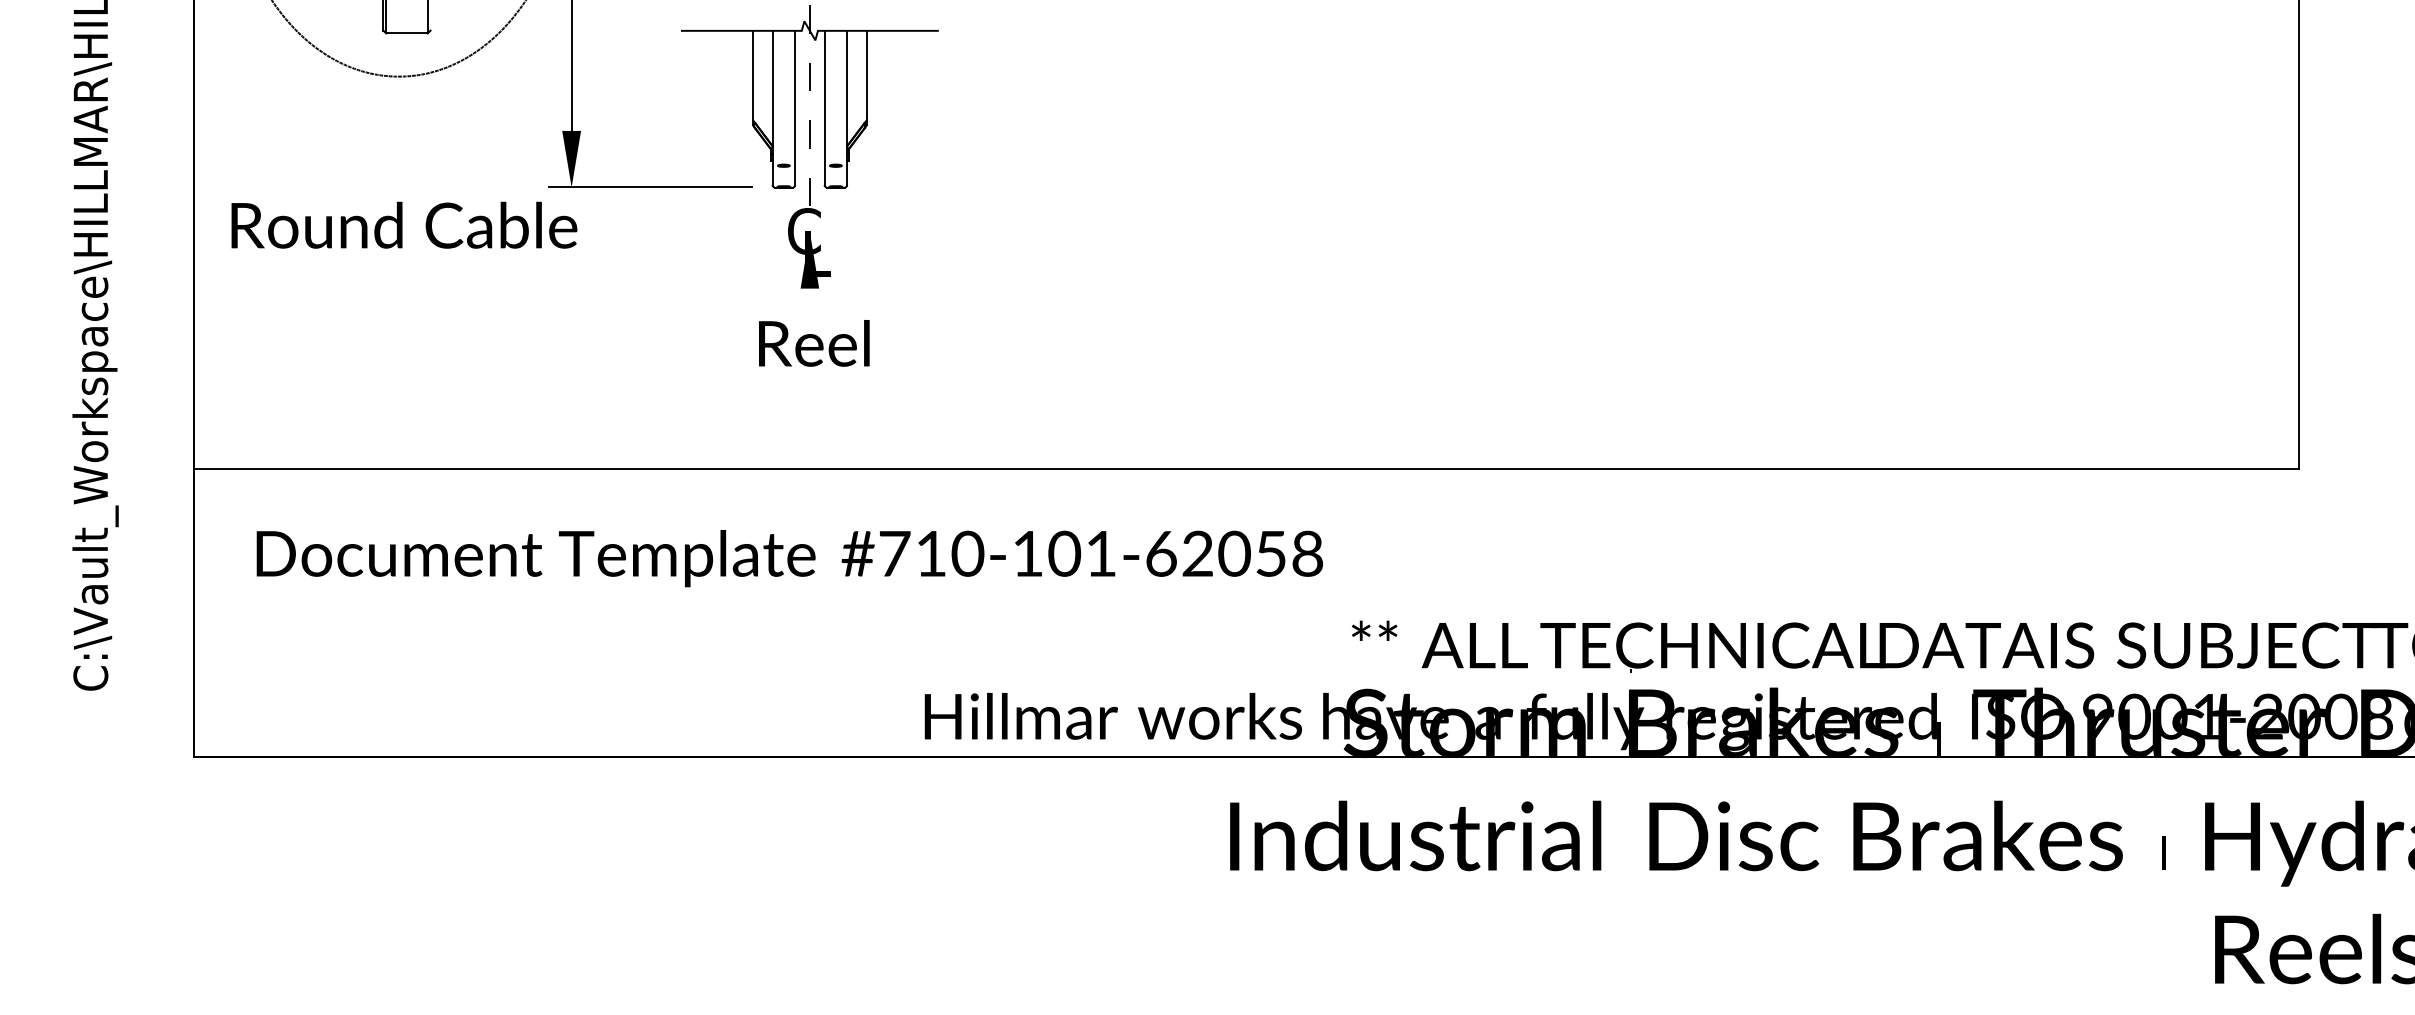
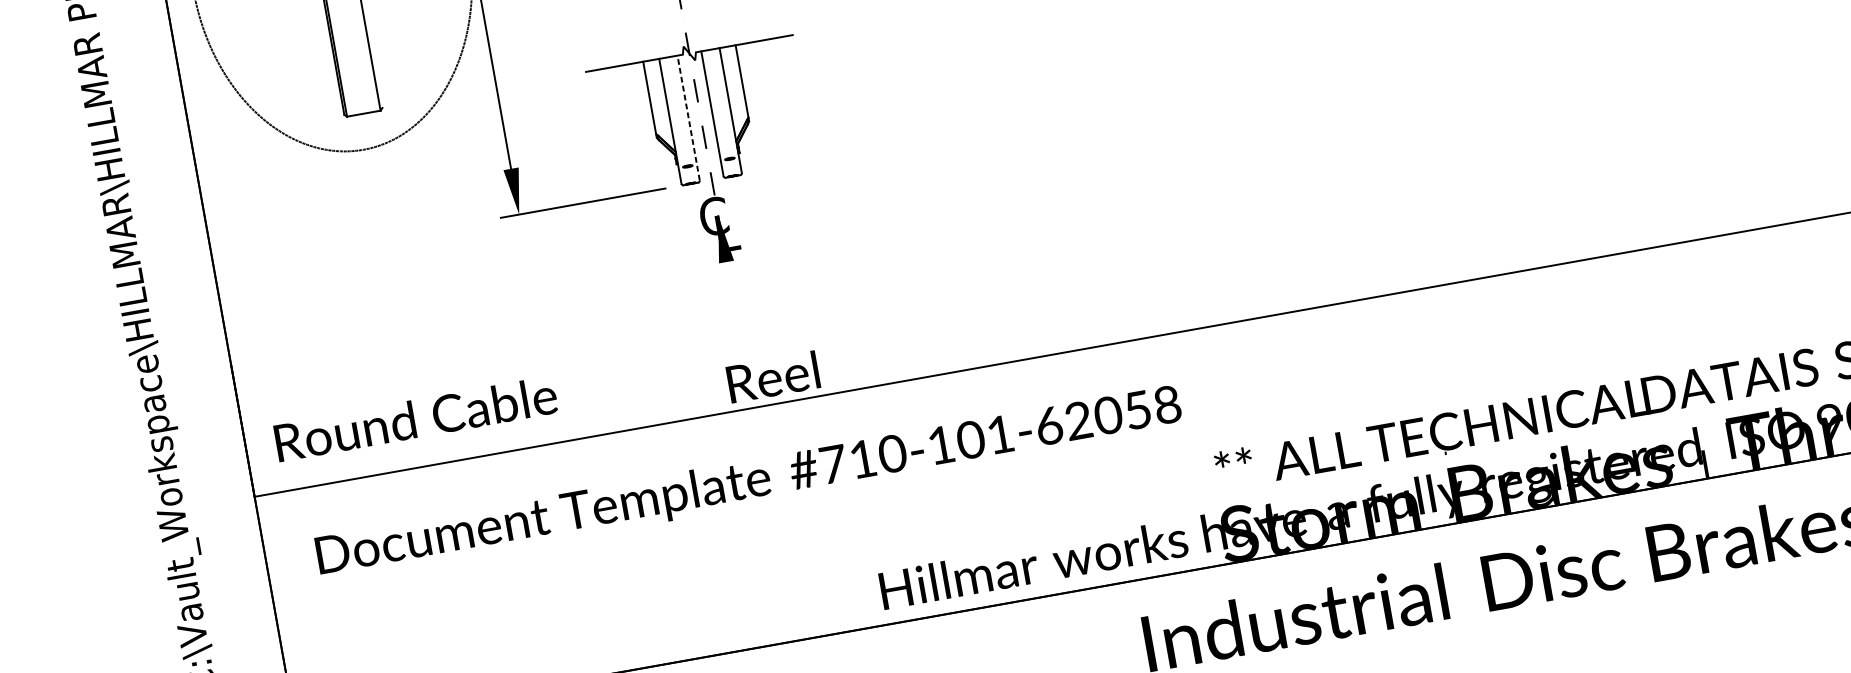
line: (795, 107) -> (688, 117), solid -> dashed
text: (404, 224) -> (416, 418), moved
text: (814, 343) -> (773, 377), moved

